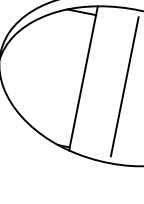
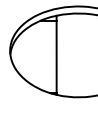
line: (125, 87) -> (79, 55), removed

